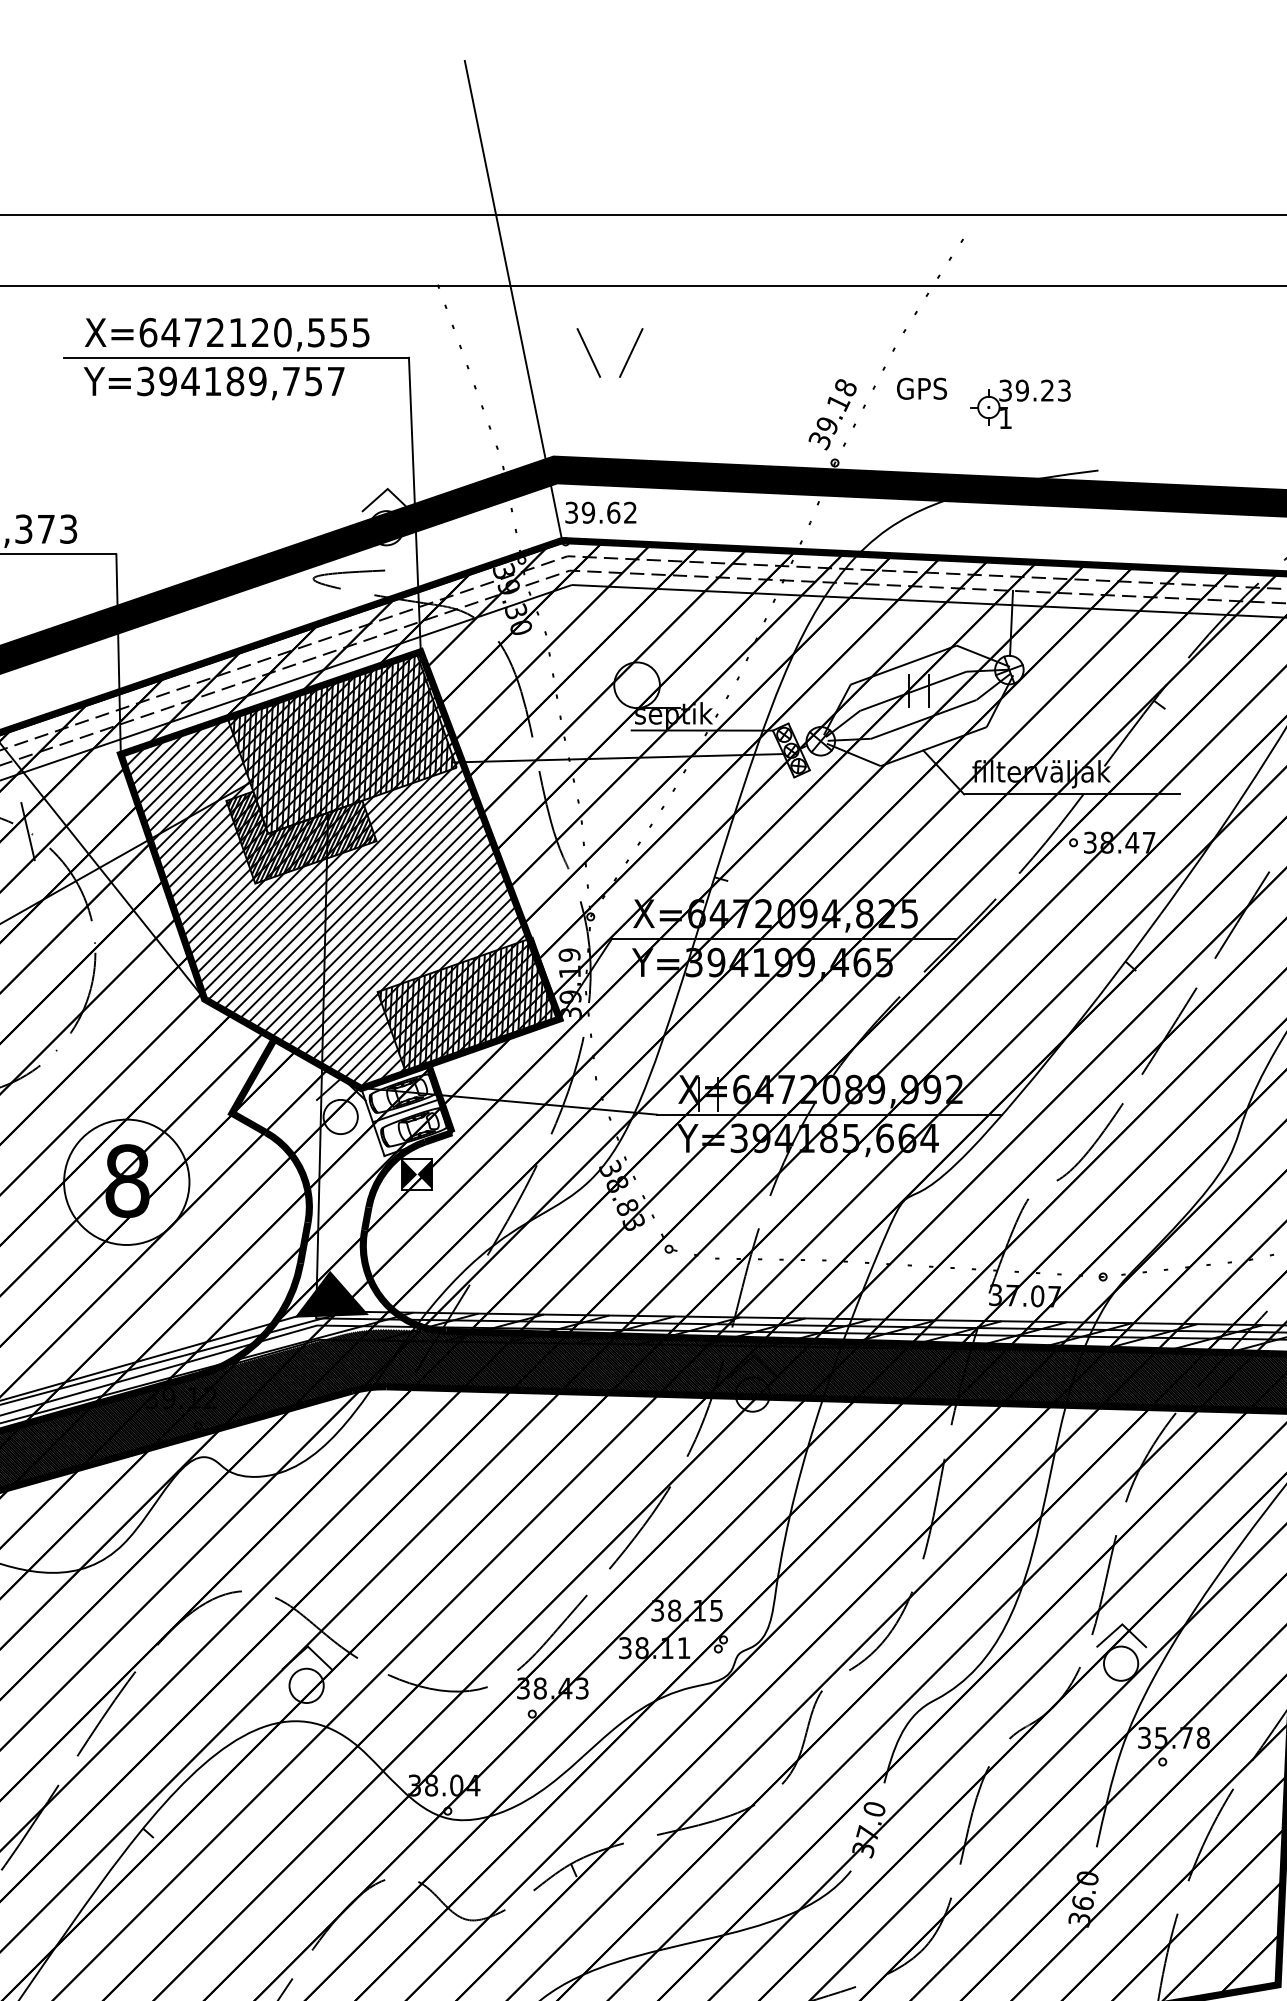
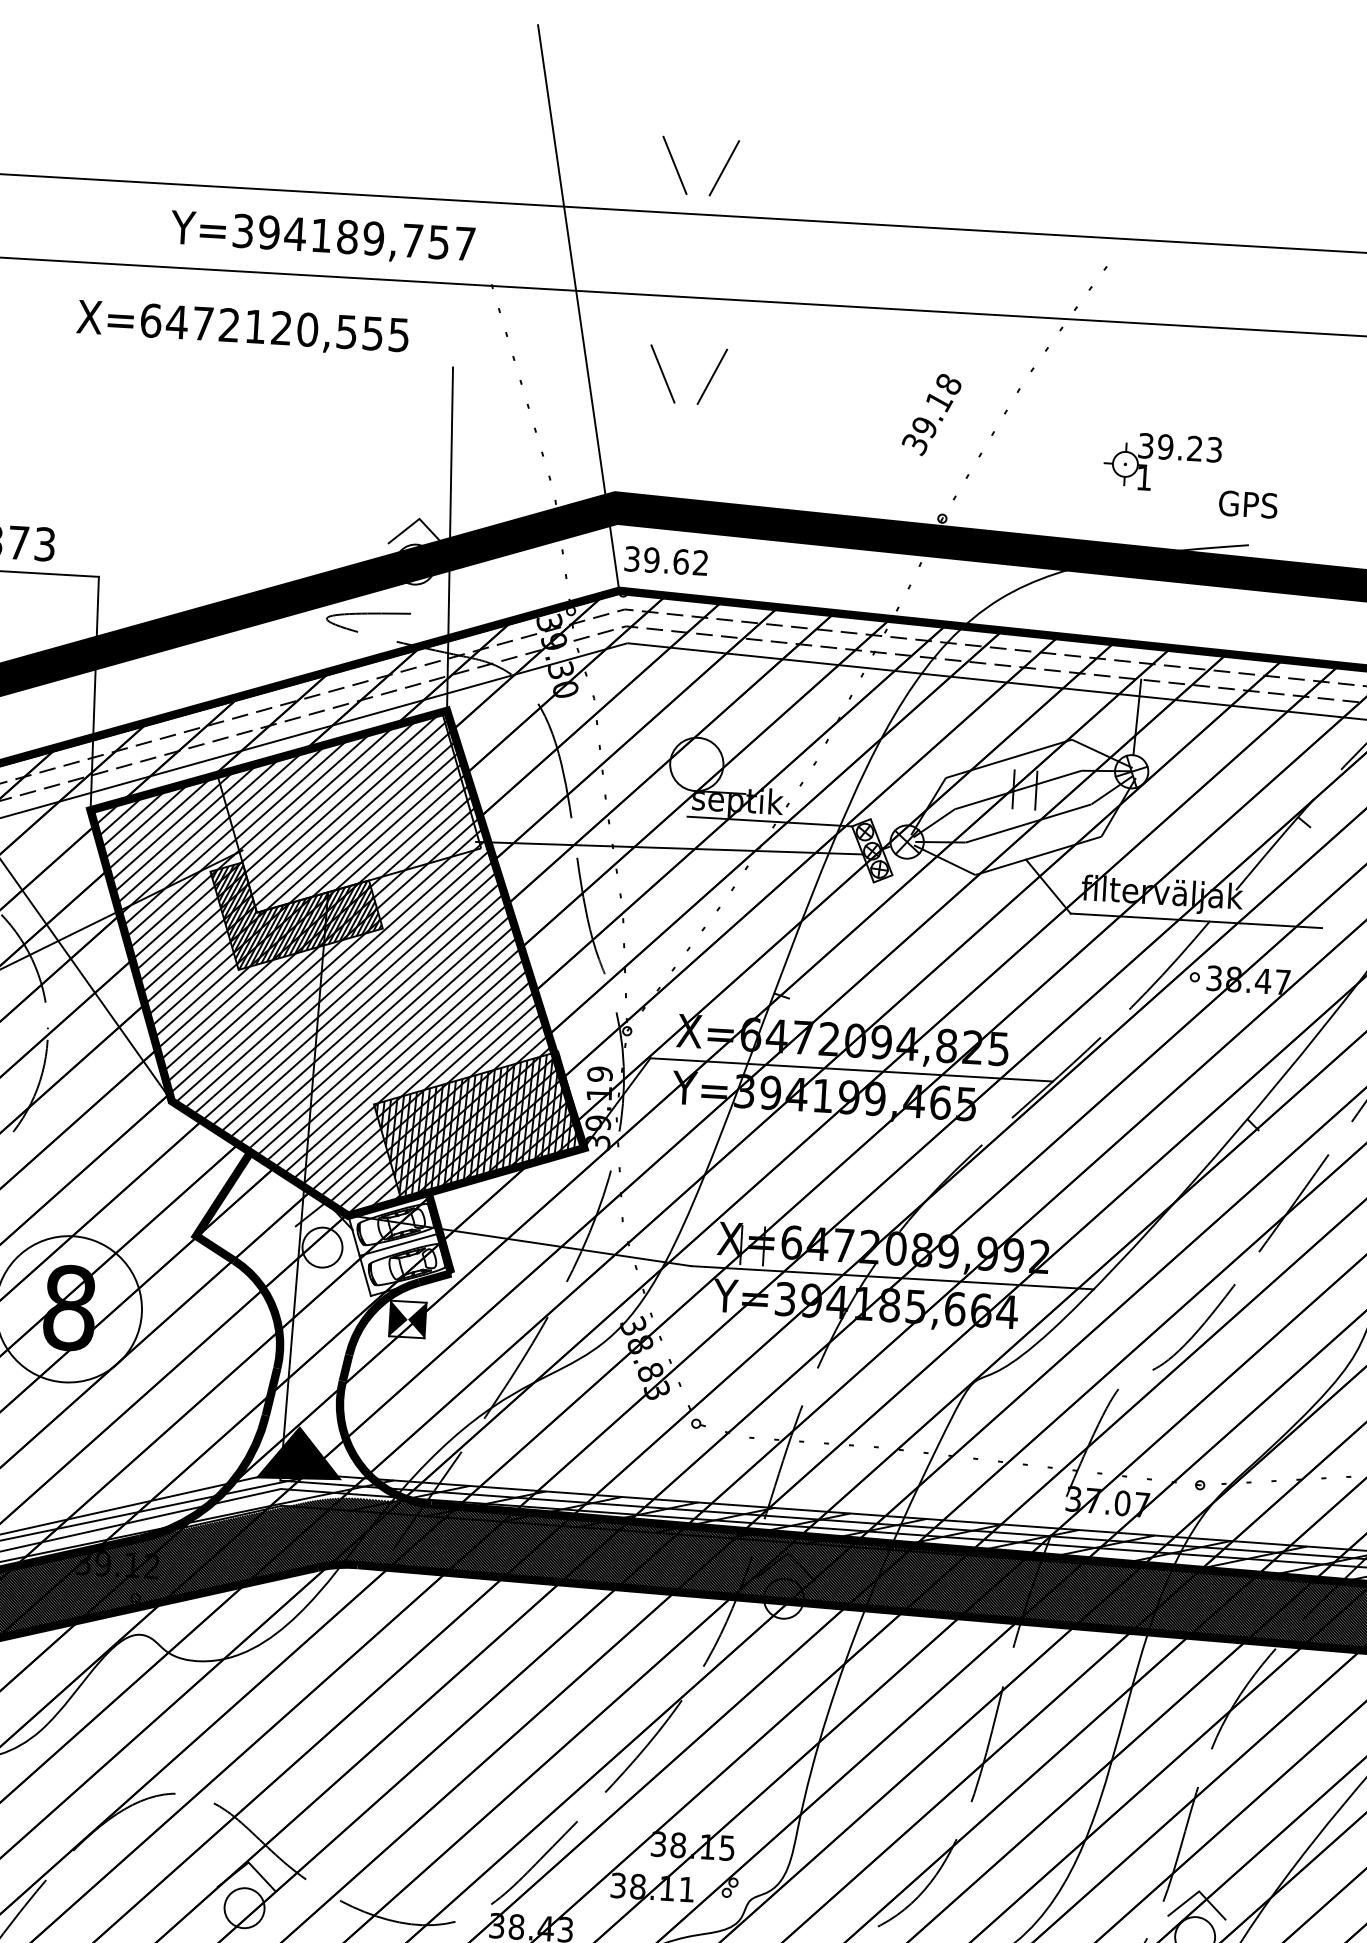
part: (593, 181) -> (679, 174), added
line: (235, 357) -> (250, 355), removed
text: (213, 383) -> (321, 238), moved
text: (921, 388) -> (1247, 504), moved
text: (832, 414) -> (931, 414), moved
hatch: (340, 742) -> (347, 811), removed

